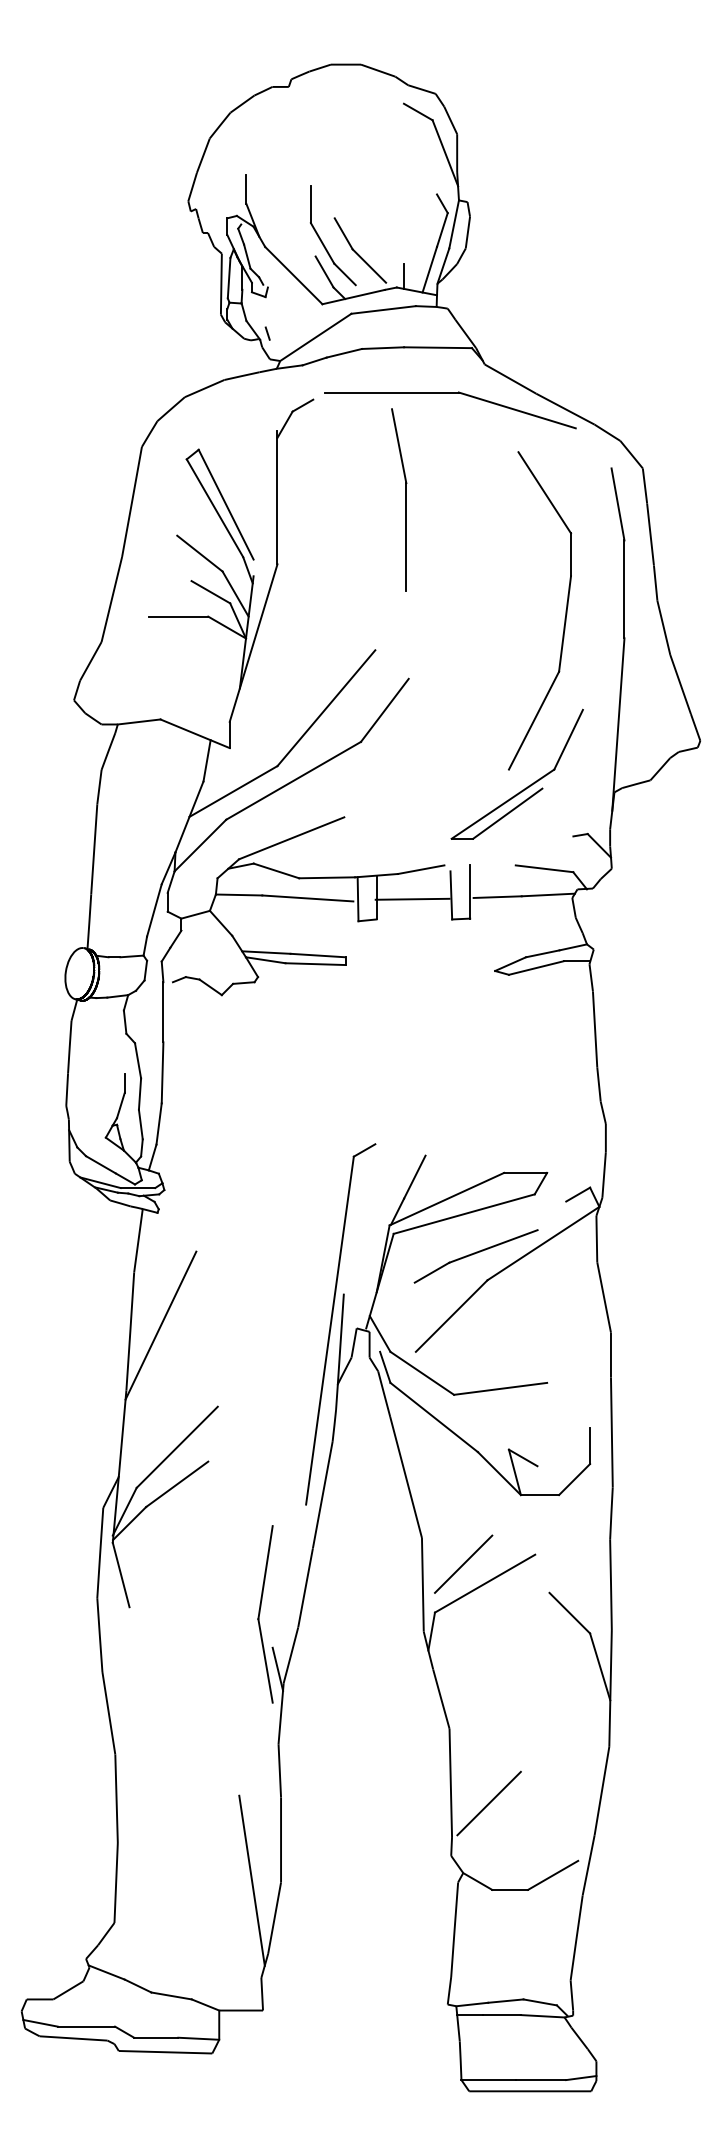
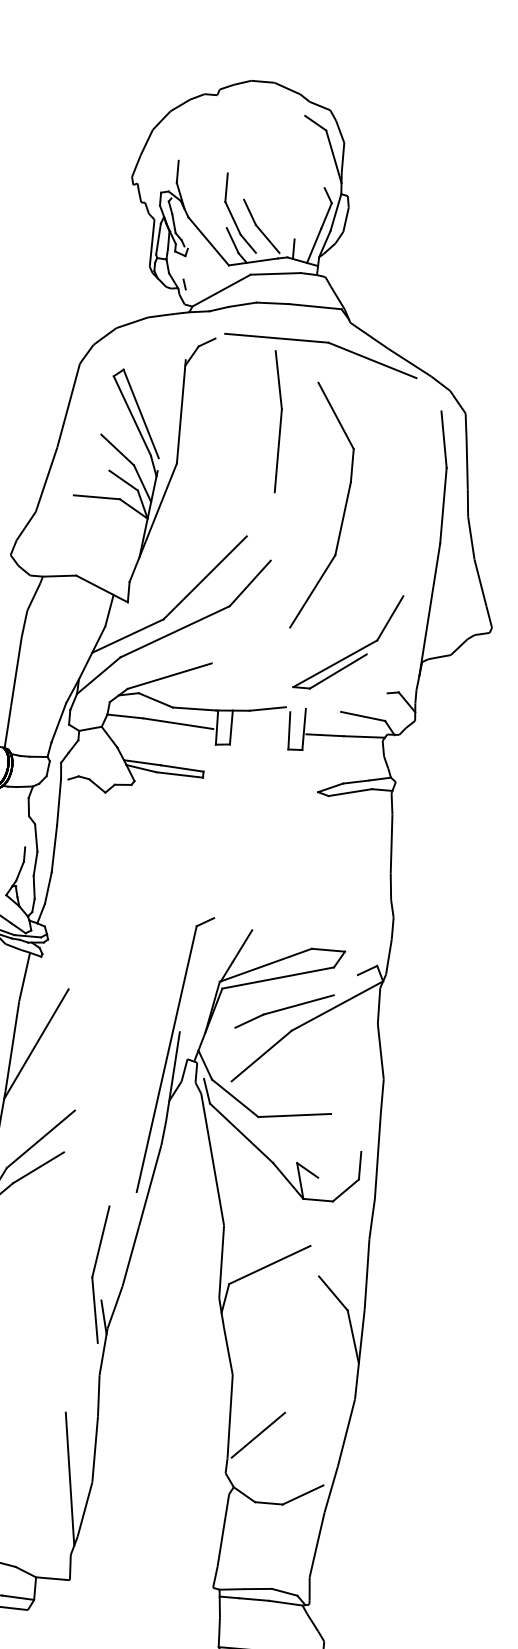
part: (565, 610) -> (344, 508), moved
line: (412, 898) -> (259, 730), removed
line: (463, 1563) -> (254, 1248), removed

